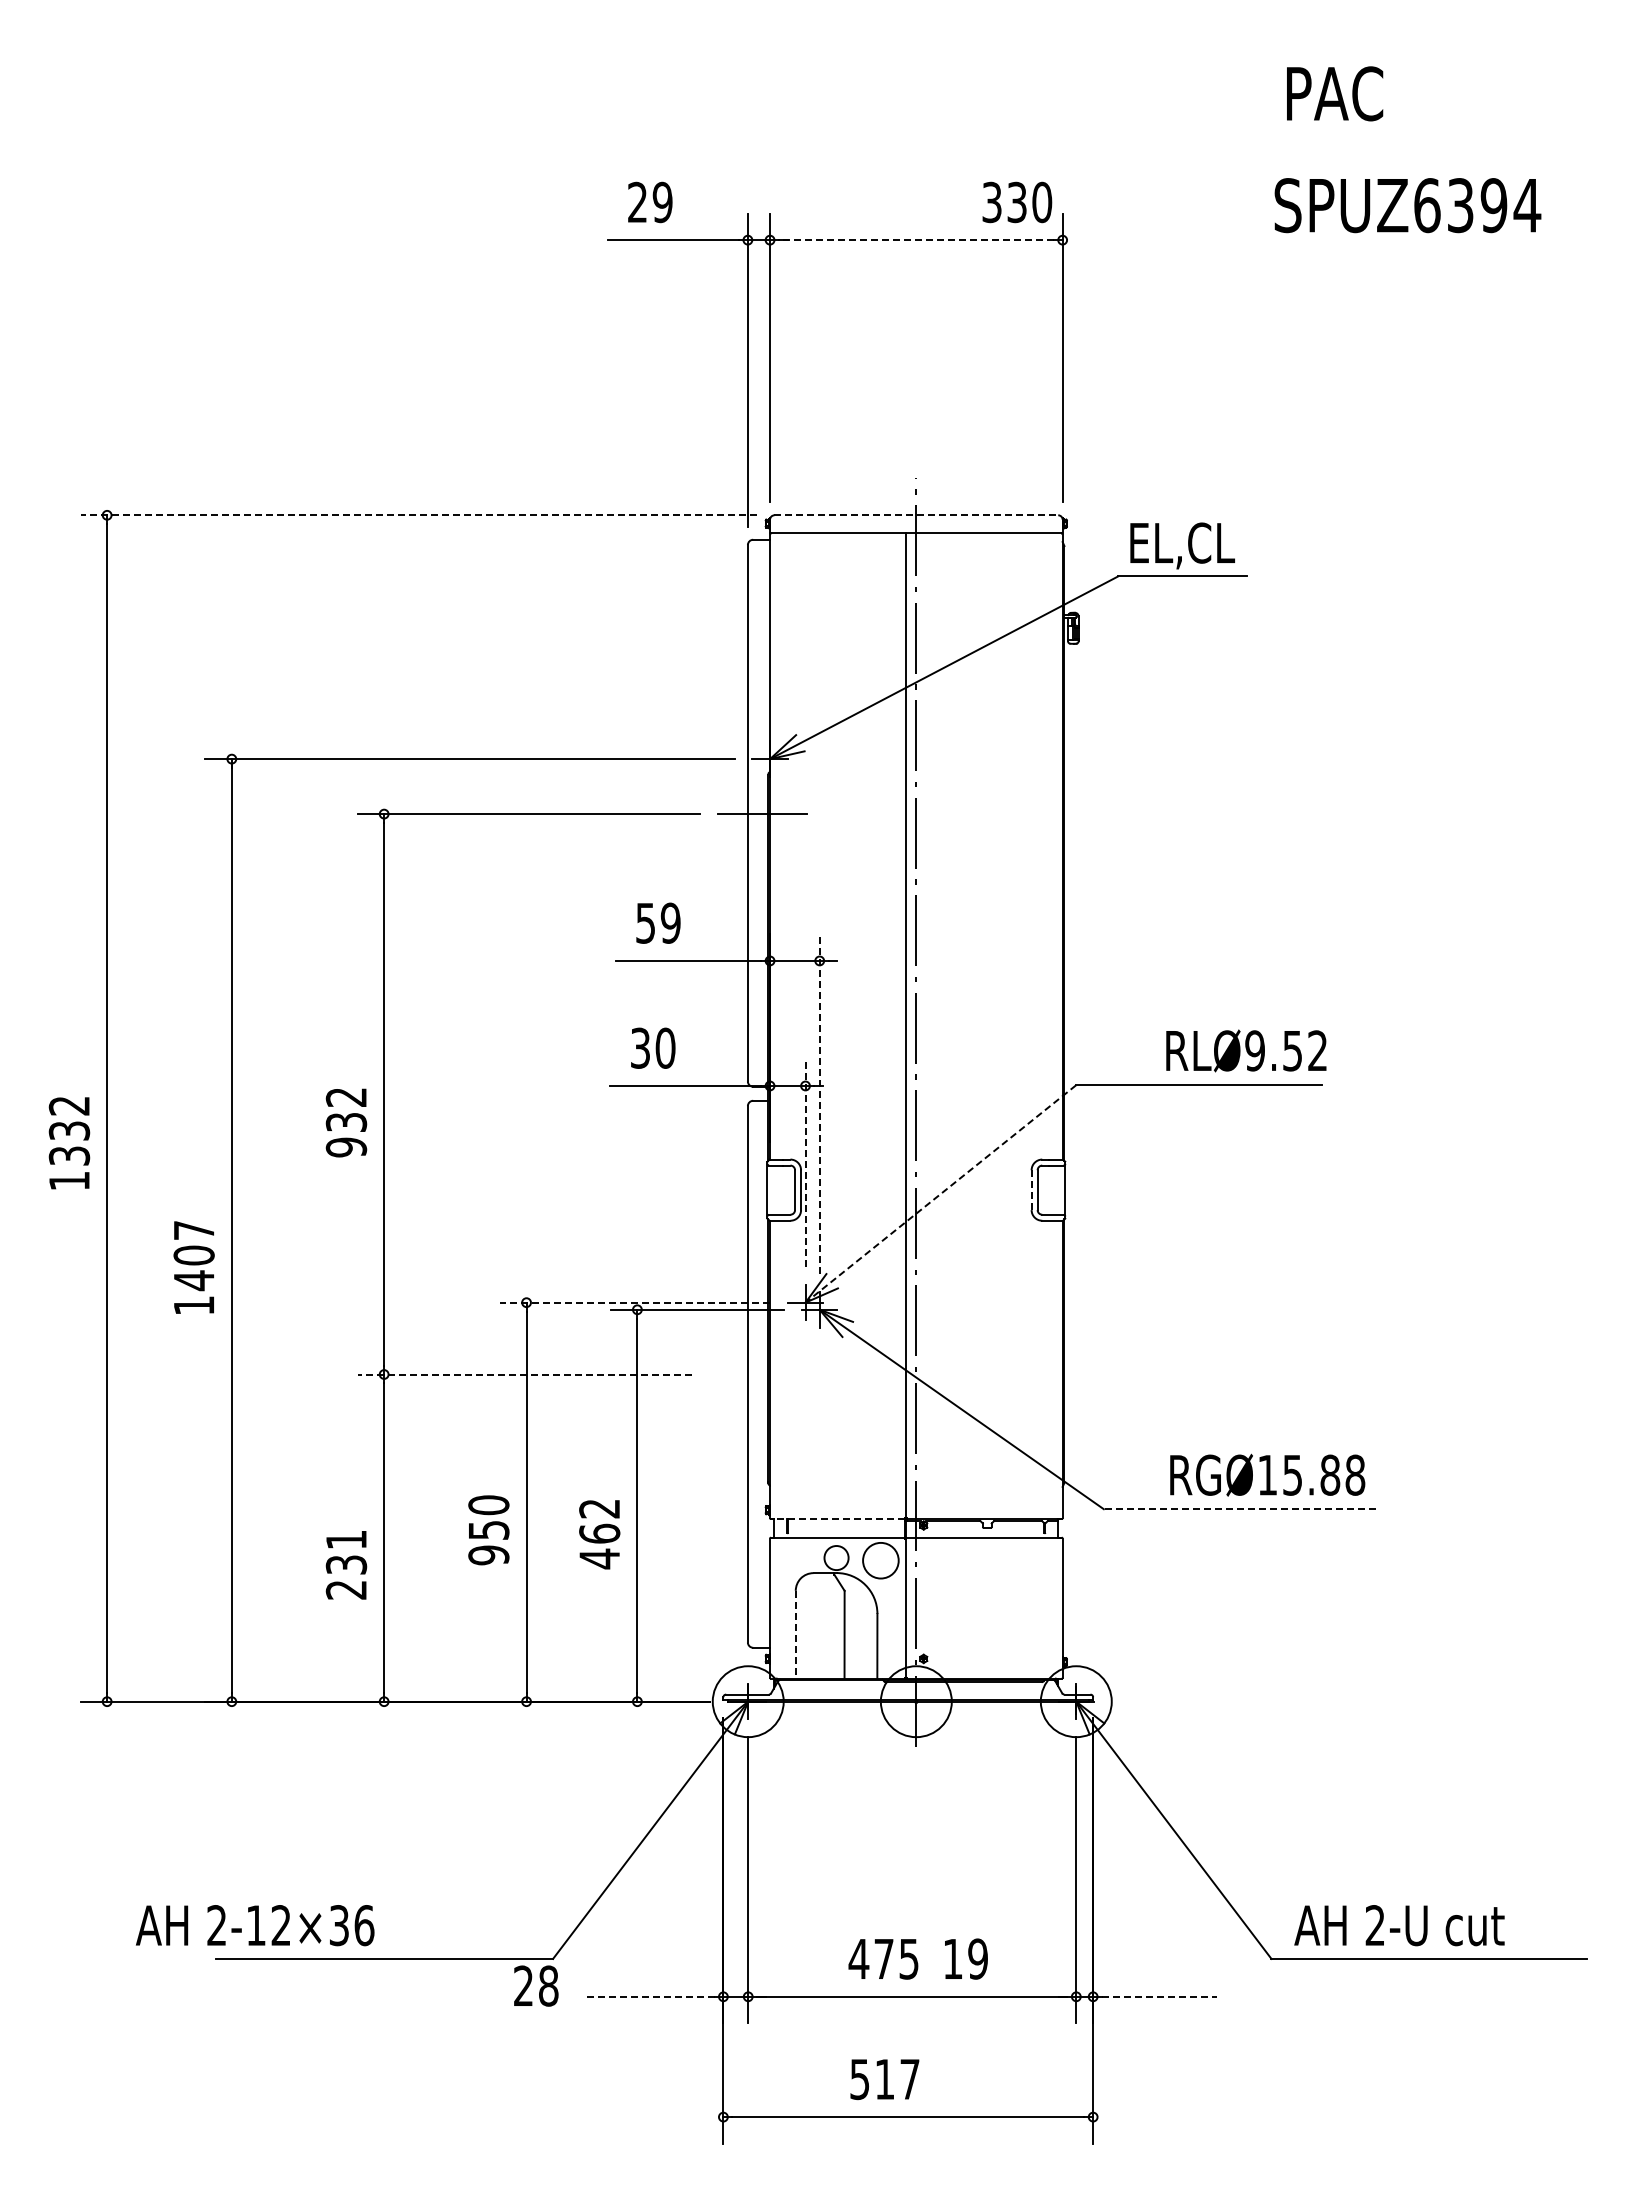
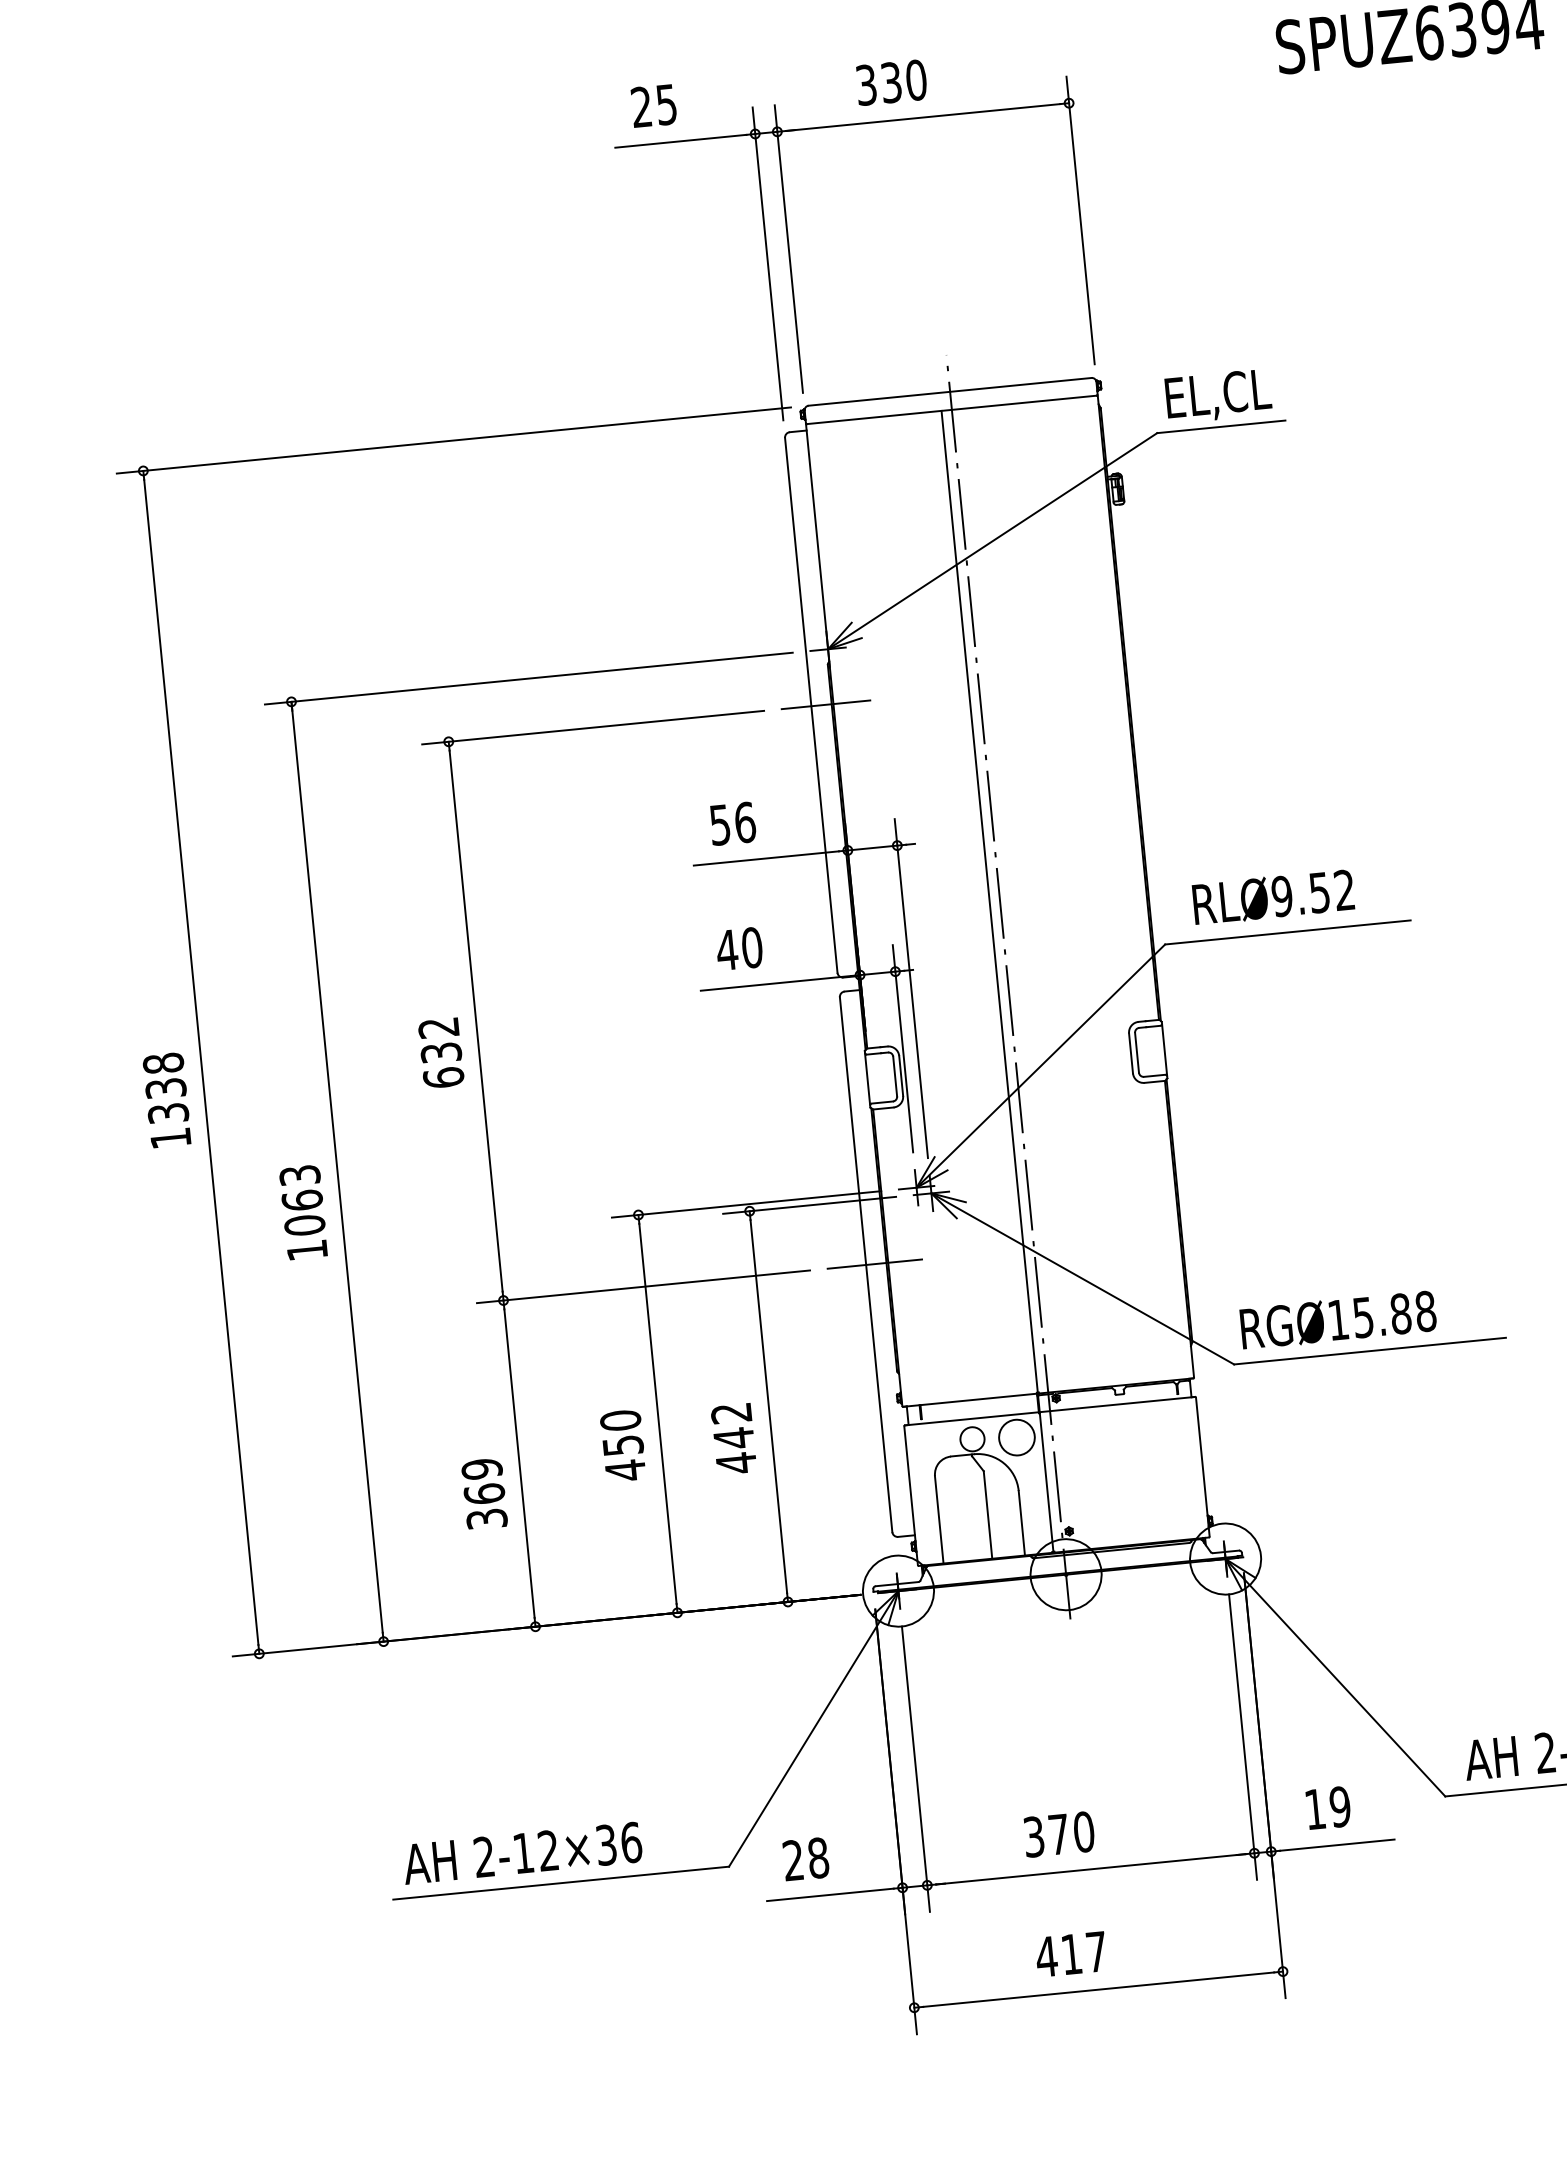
text: (662, 201) -> (666, 103), 29 -> 25
text: (1017, 202) -> (891, 82), moved
line: (915, 240) -> (922, 117), dashed -> solid
line: (418, 515) -> (453, 440), dashed -> solid
line: (916, 515) -> (950, 392), dashed -> solid
text: (670, 922) -> (744, 821), 59 -> 56
text: (640, 1047) -> (727, 949), 30 -> 40
text: (1246, 1050) -> (1273, 896), moved
line: (819, 1104) -> (911, 988), dashed -> solid
text: (69, 1105) -> (163, 1063), 1332 -> 1338
text: (346, 1147) -> (443, 1077), 932 -> 632
line: (805, 1163) -> (902, 1048), dashed -> solid
line: (1031, 1190) -> (1130, 1053), dashed -> solid
line: (940, 1193) -> (1040, 1065), dashed -> solid
text: (193, 1256) -> (301, 1201), 1407 -> 1063
line: (634, 1302) -> (746, 1204), dashed -> solid
line: (524, 1374) -> (643, 1286), dashed -> solid
line: (756, 1374) -> (874, 1264), added
text: (1267, 1474) -> (1338, 1319), moved
line: (1239, 1509) -> (1369, 1351), dashed -> solid
line: (837, 1519) -> (969, 1400), dashed -> solid
text: (599, 1533) -> (733, 1437), 462 -> 442
text: (488, 1555) -> (625, 1470), 950 -> 450
text: (346, 1564) -> (484, 1493), 231 -> 369
line: (795, 1634) -> (939, 1519), dashed -> solid
text: (255, 1925) -> (522, 1853), moved
text: (883, 1958) -> (1058, 1833), 475 -> 370
text: (966, 1958) -> (1328, 1807), moved
text: (536, 1985) -> (806, 1858), moved
line: (651, 1996) -> (830, 1894), dashed -> solid
line: (1159, 1996) -> (1337, 1844), dashed -> solid
text: (859, 2079) -> (1046, 1956), 517 -> 417

